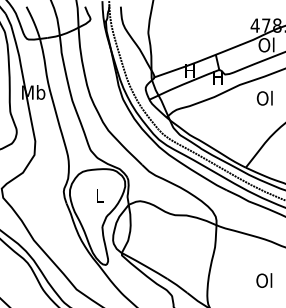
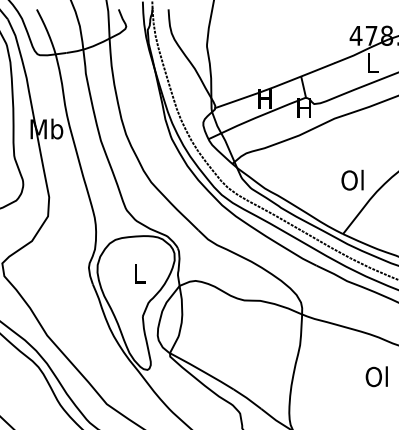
text: (266, 44) -> (371, 62), Ol -> L
text: (264, 97) -> (352, 179), moved
text: (264, 280) -> (376, 376), moved

